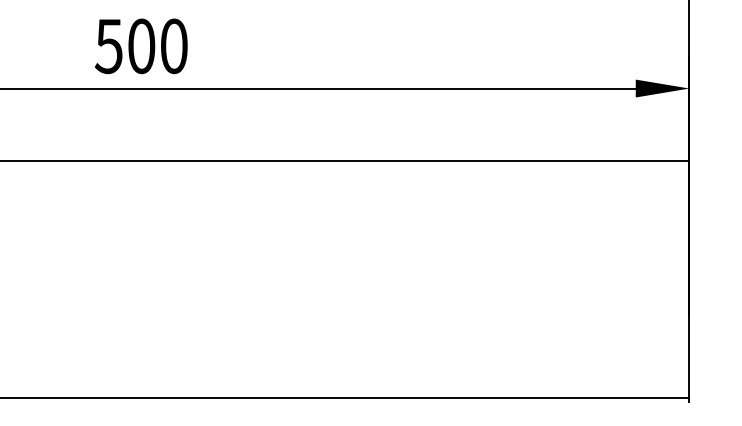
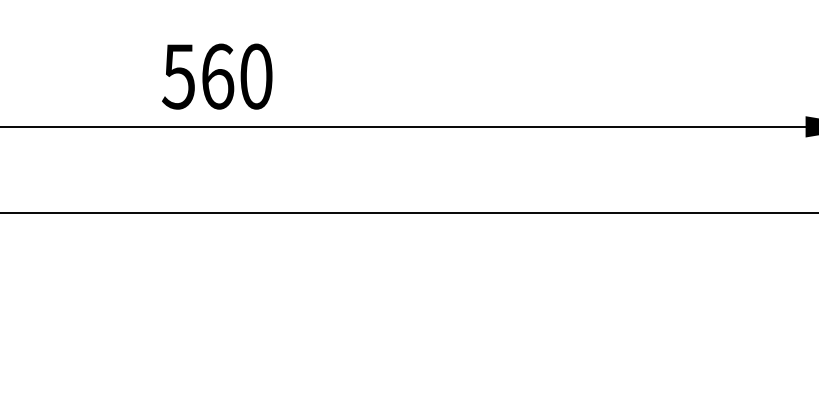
text: (141, 46) -> (217, 76), 500 -> 560

